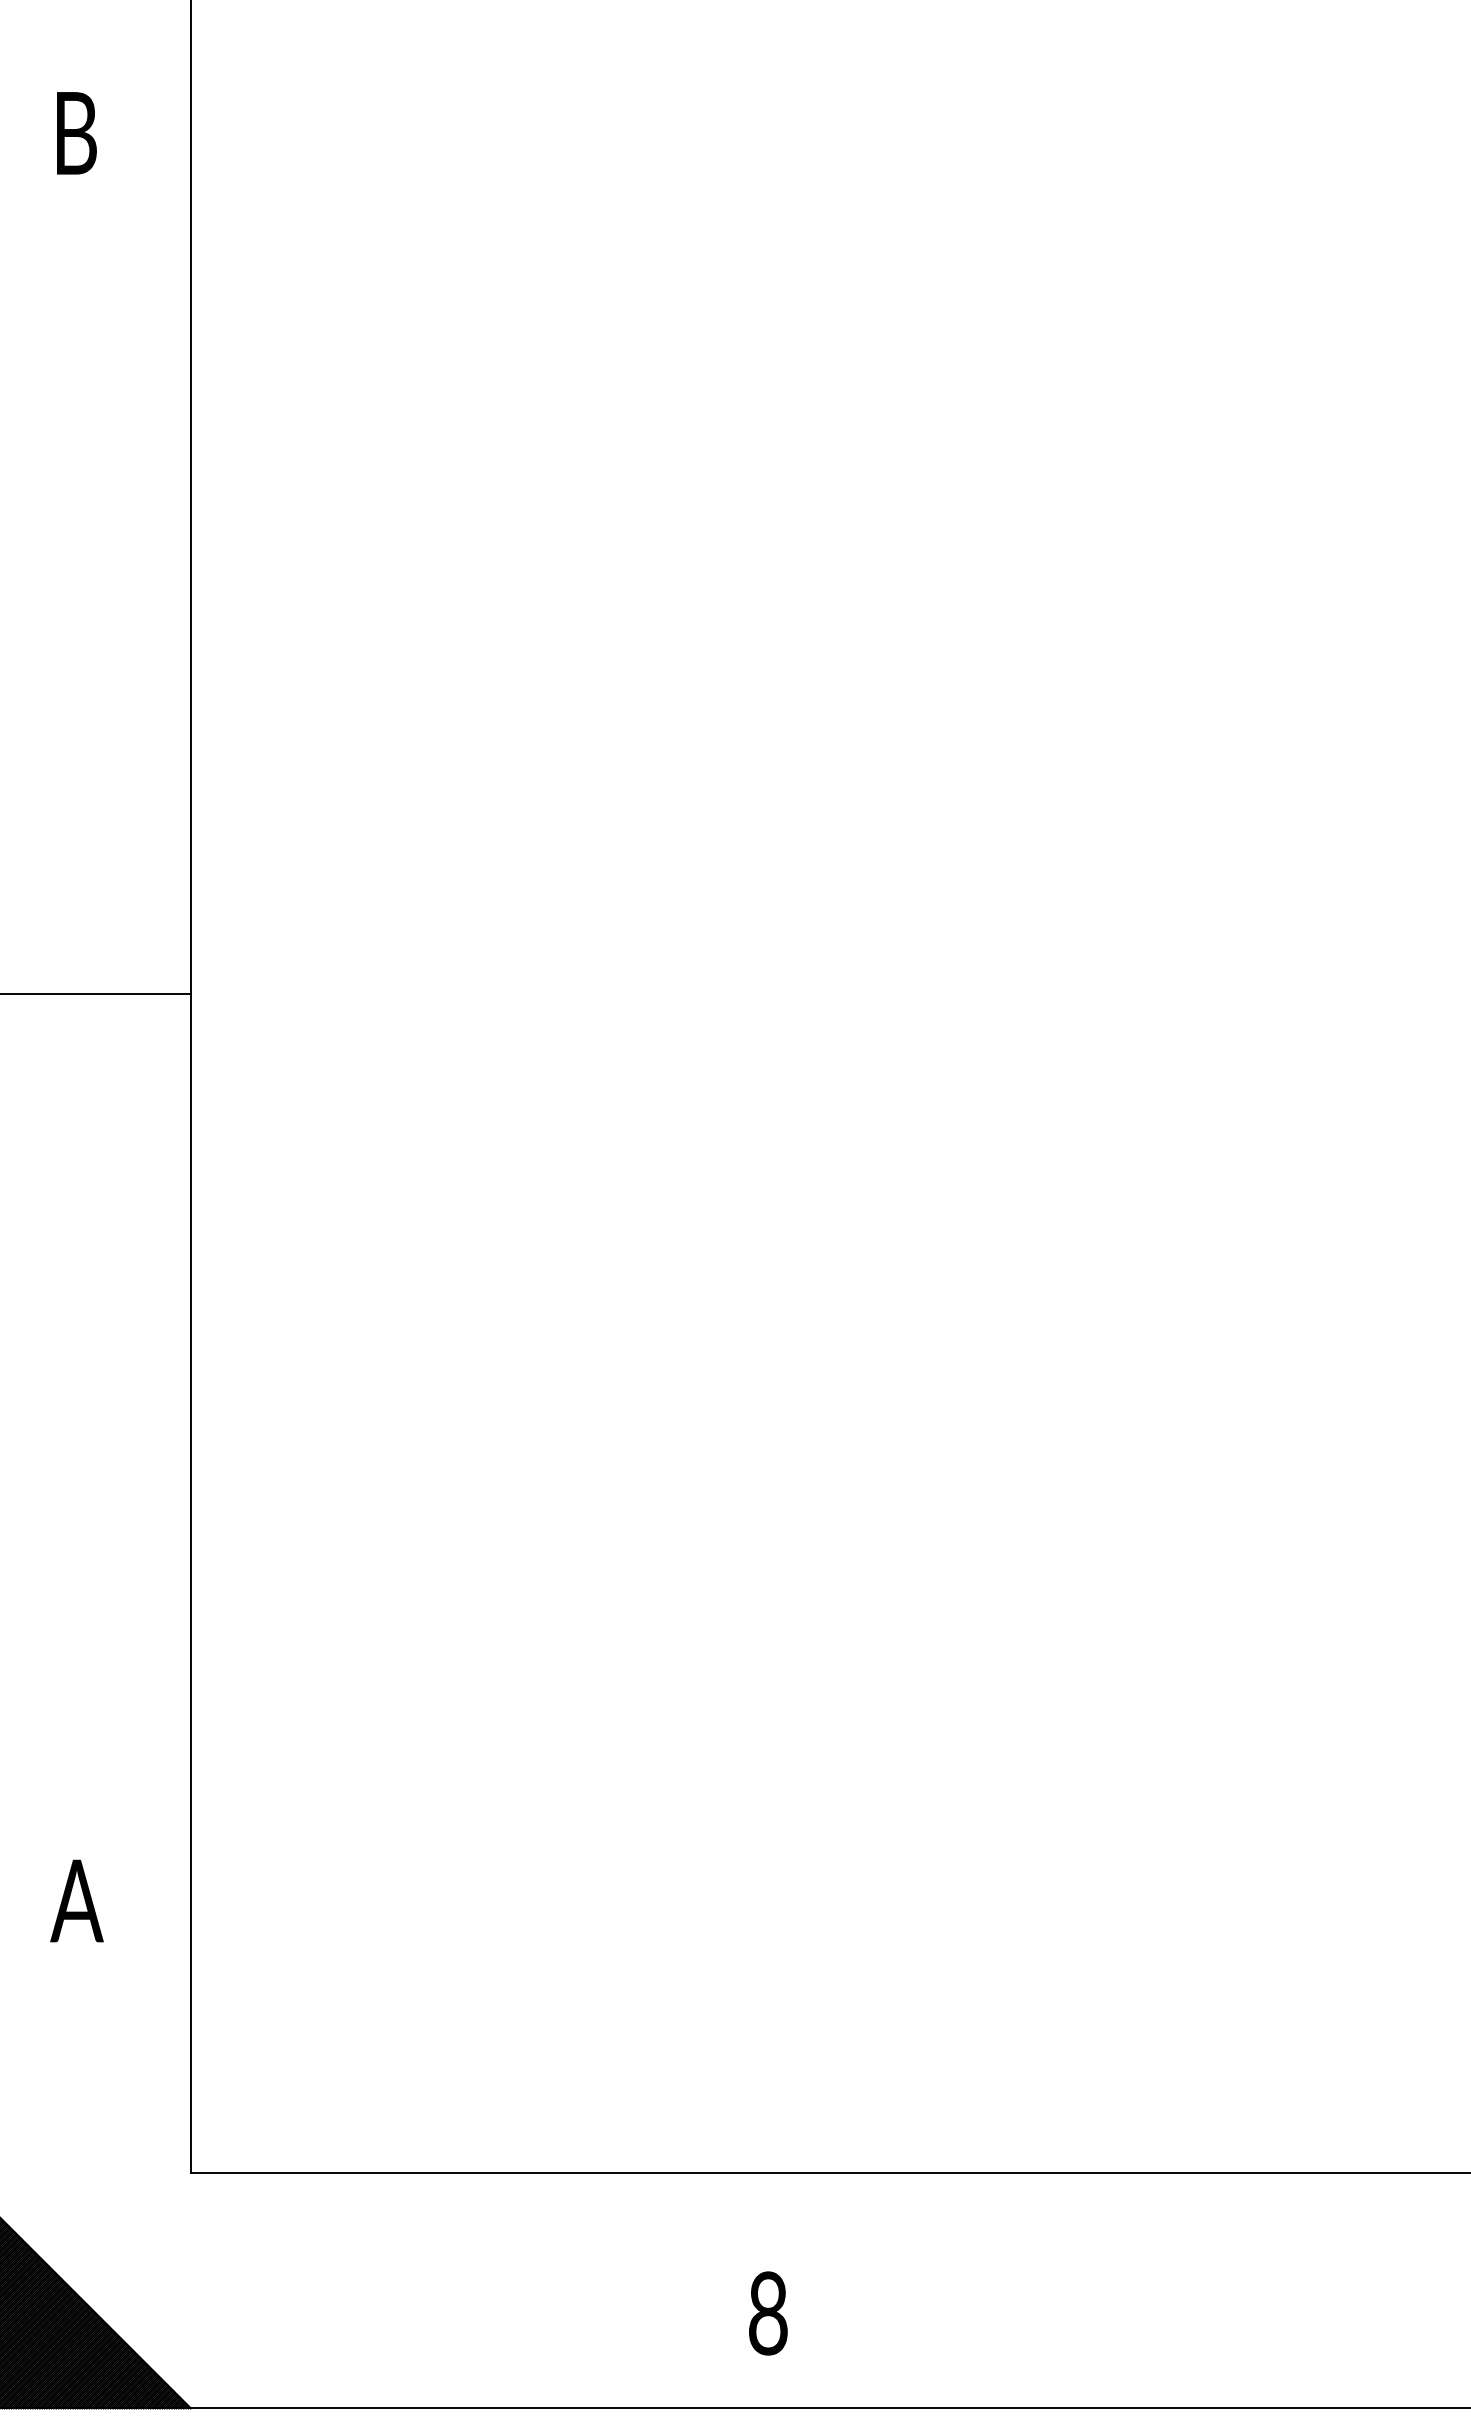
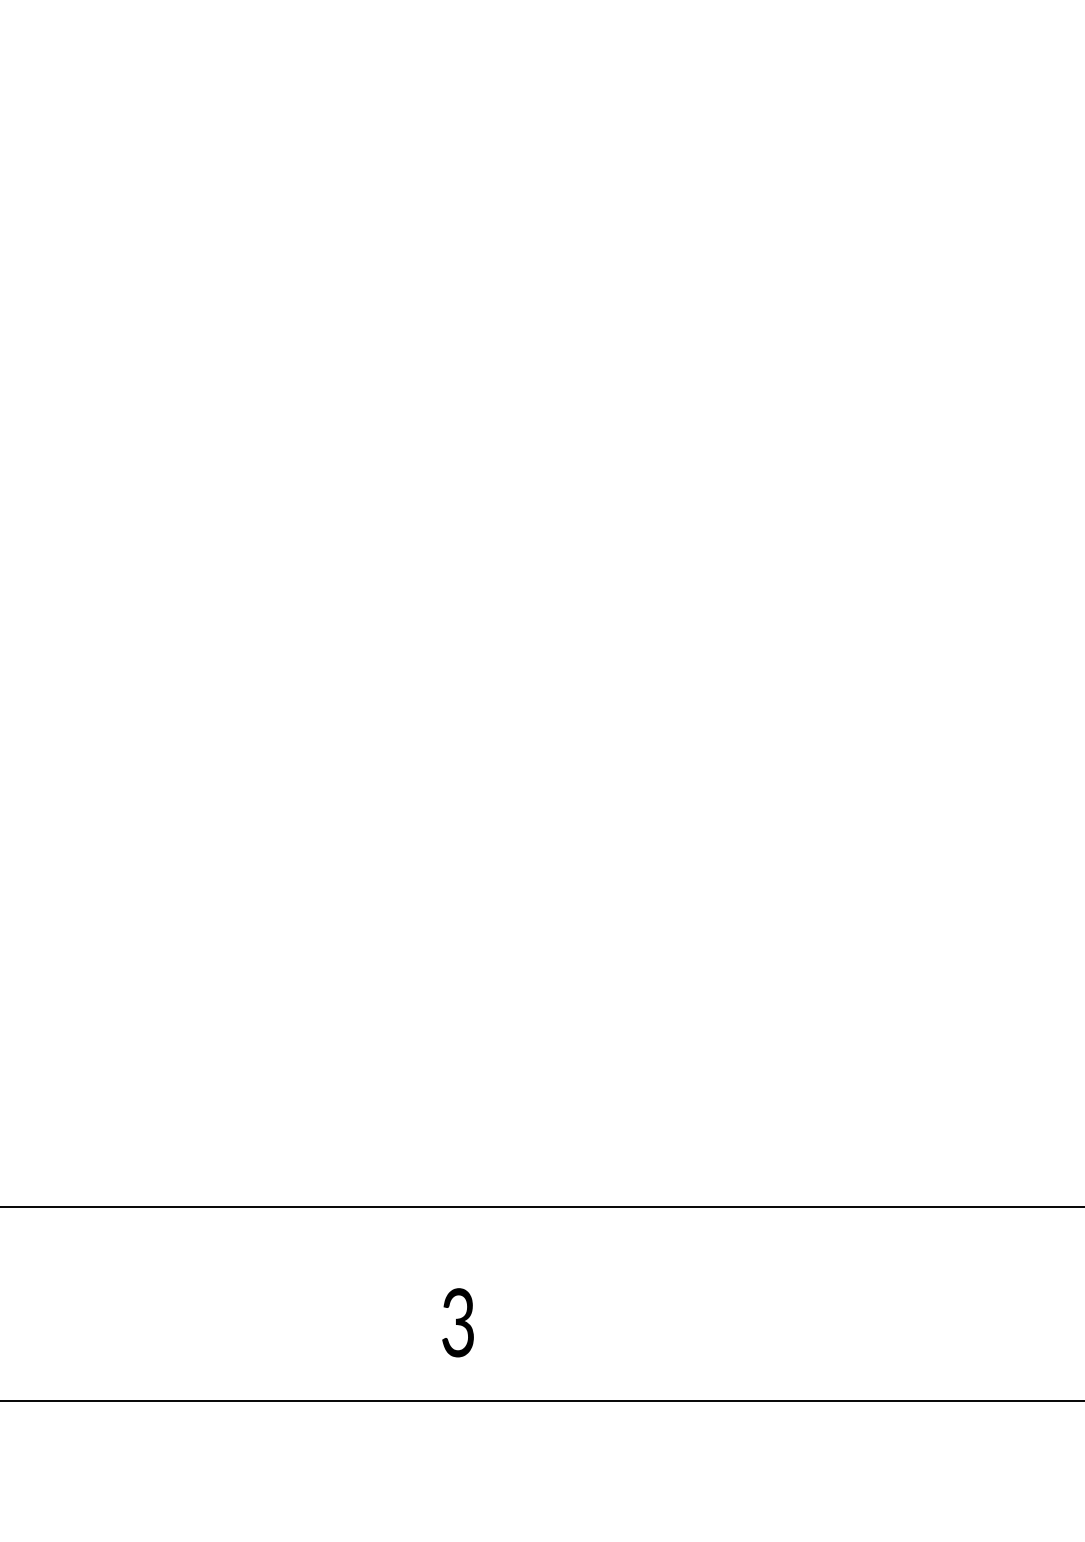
text: (767, 2313) -> (457, 1322), 8 -> 3

